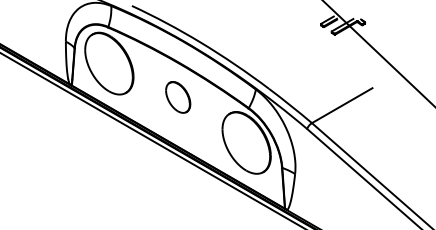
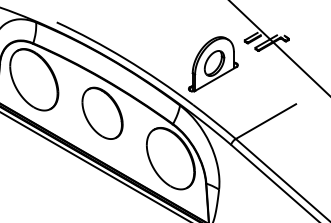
part: (288, 47) -> (212, 63), added
part: (178, 97) -> (103, 113), size x1.67

